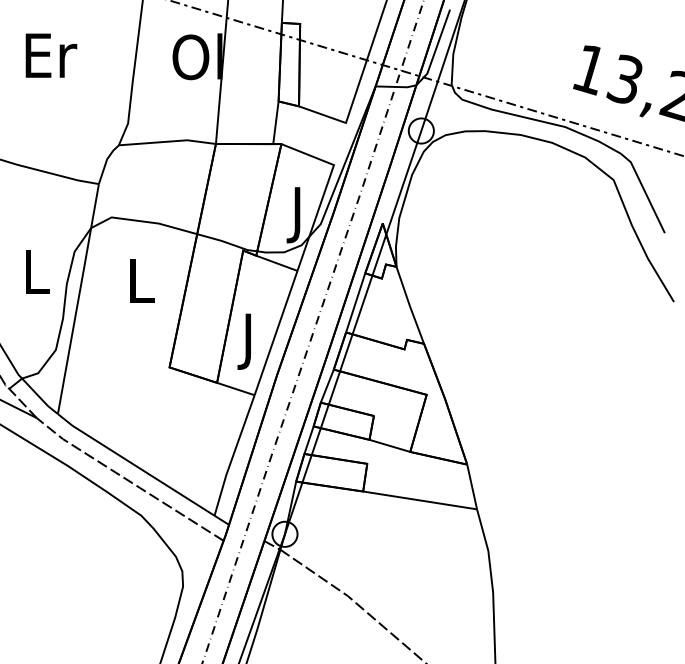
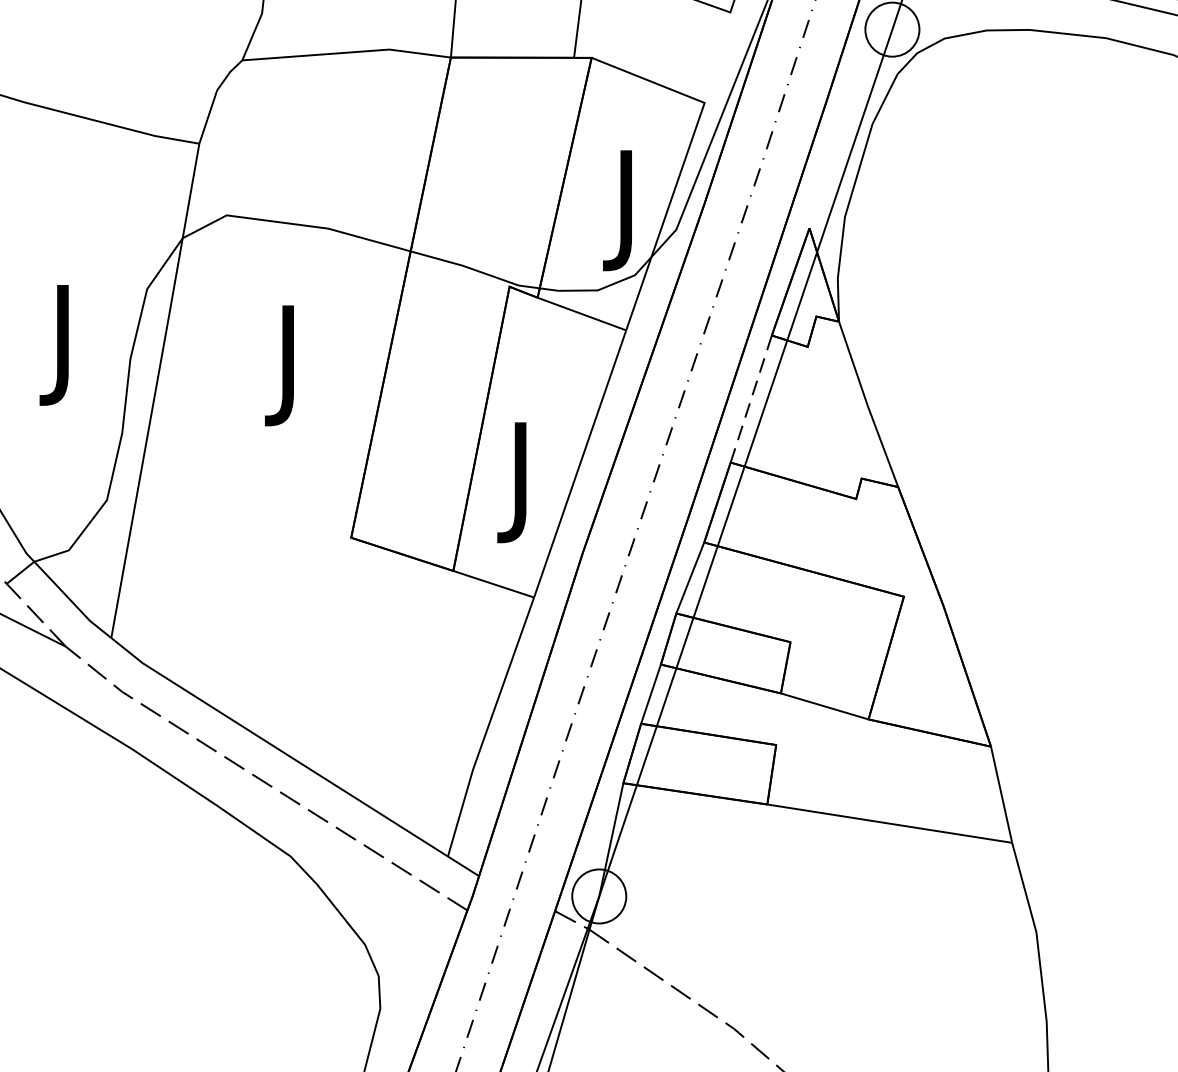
text: (36, 277) -> (65, 344), L -> J
text: (141, 287) -> (290, 365), L -> J
line: (355, 302) -> (750, 398), solid -> dashed

